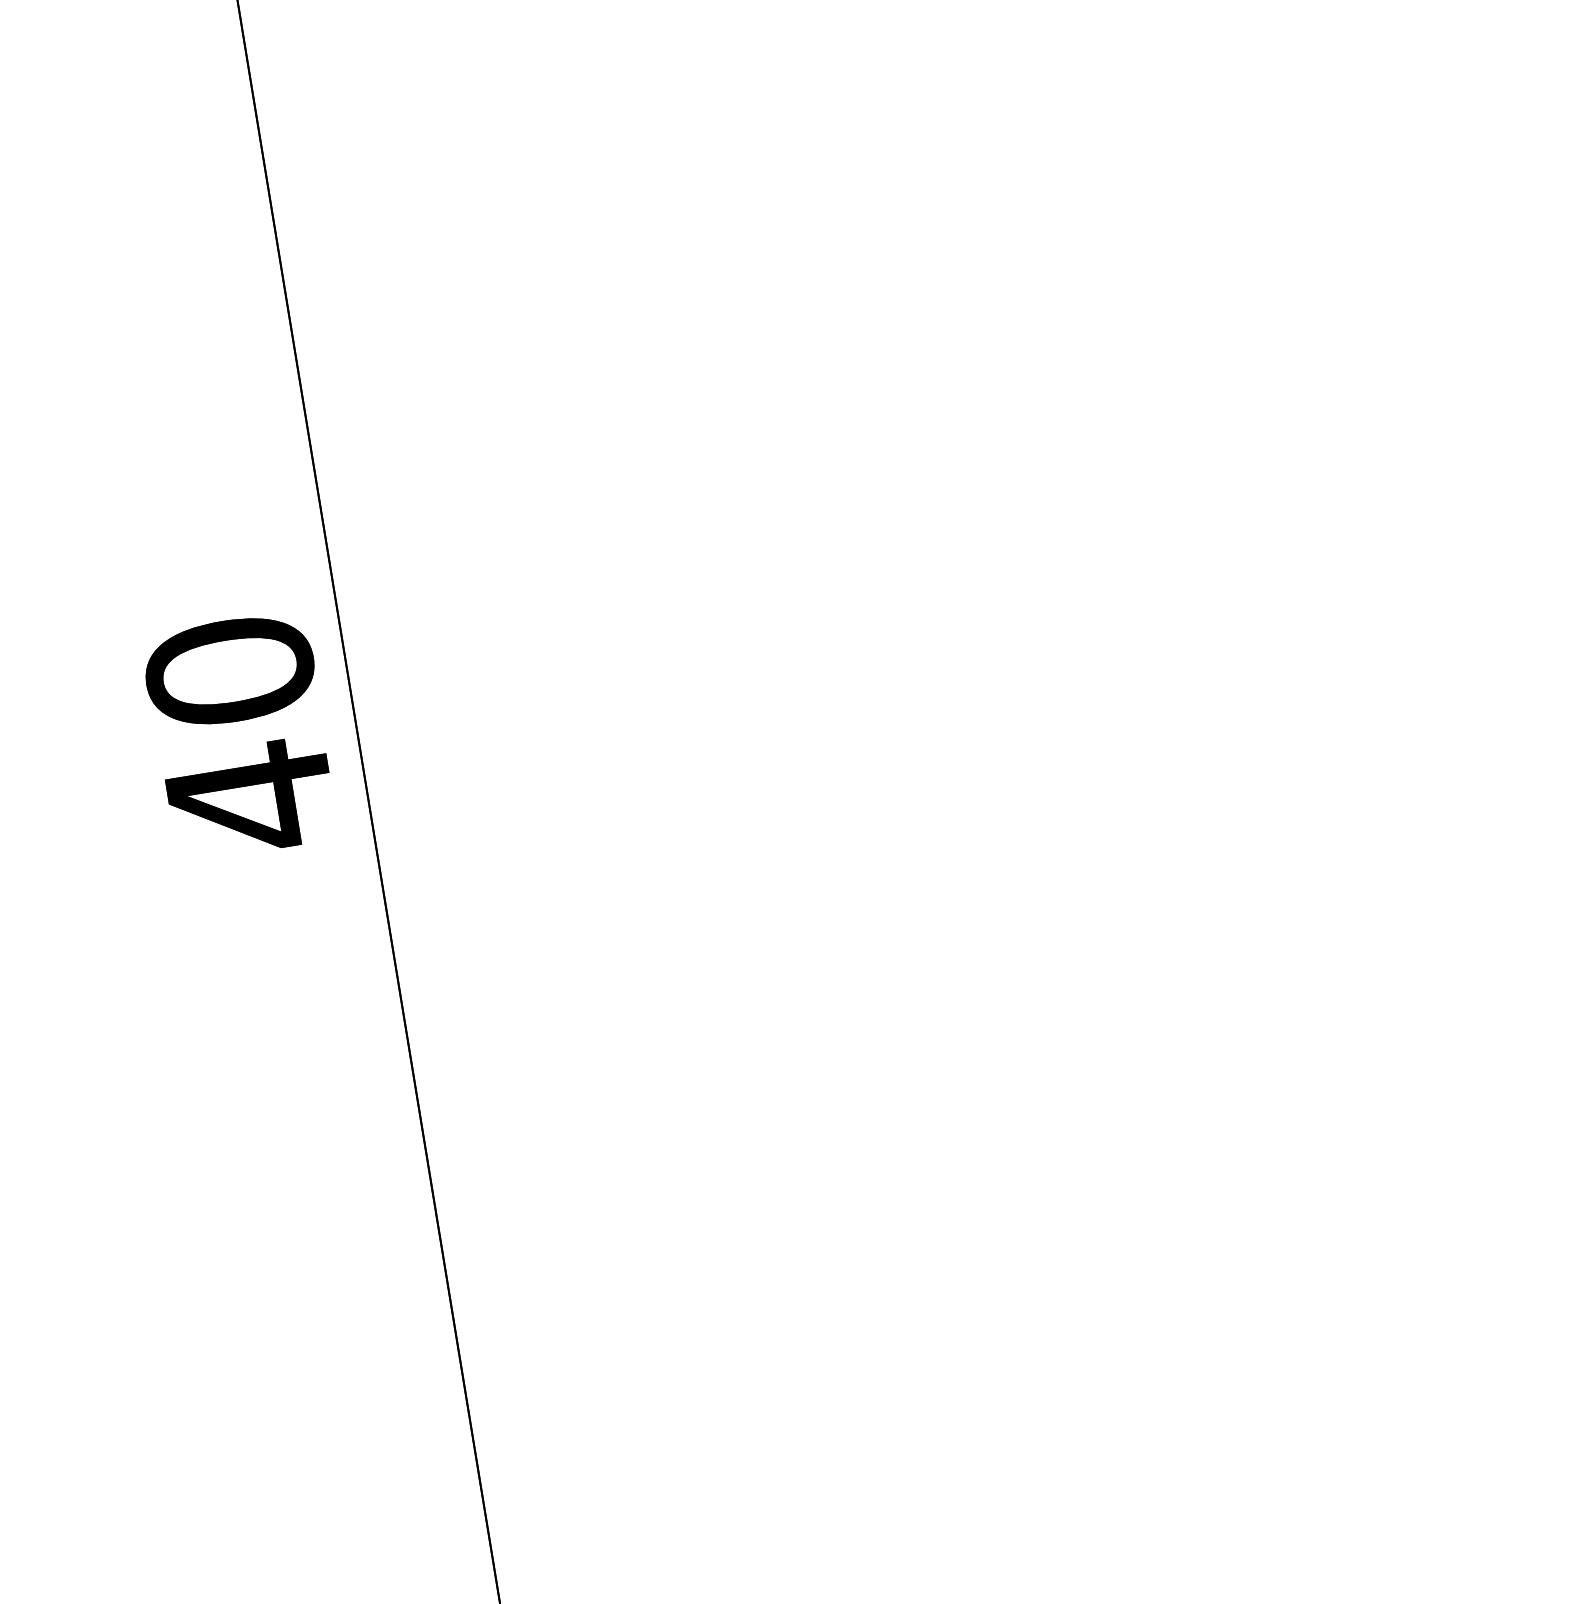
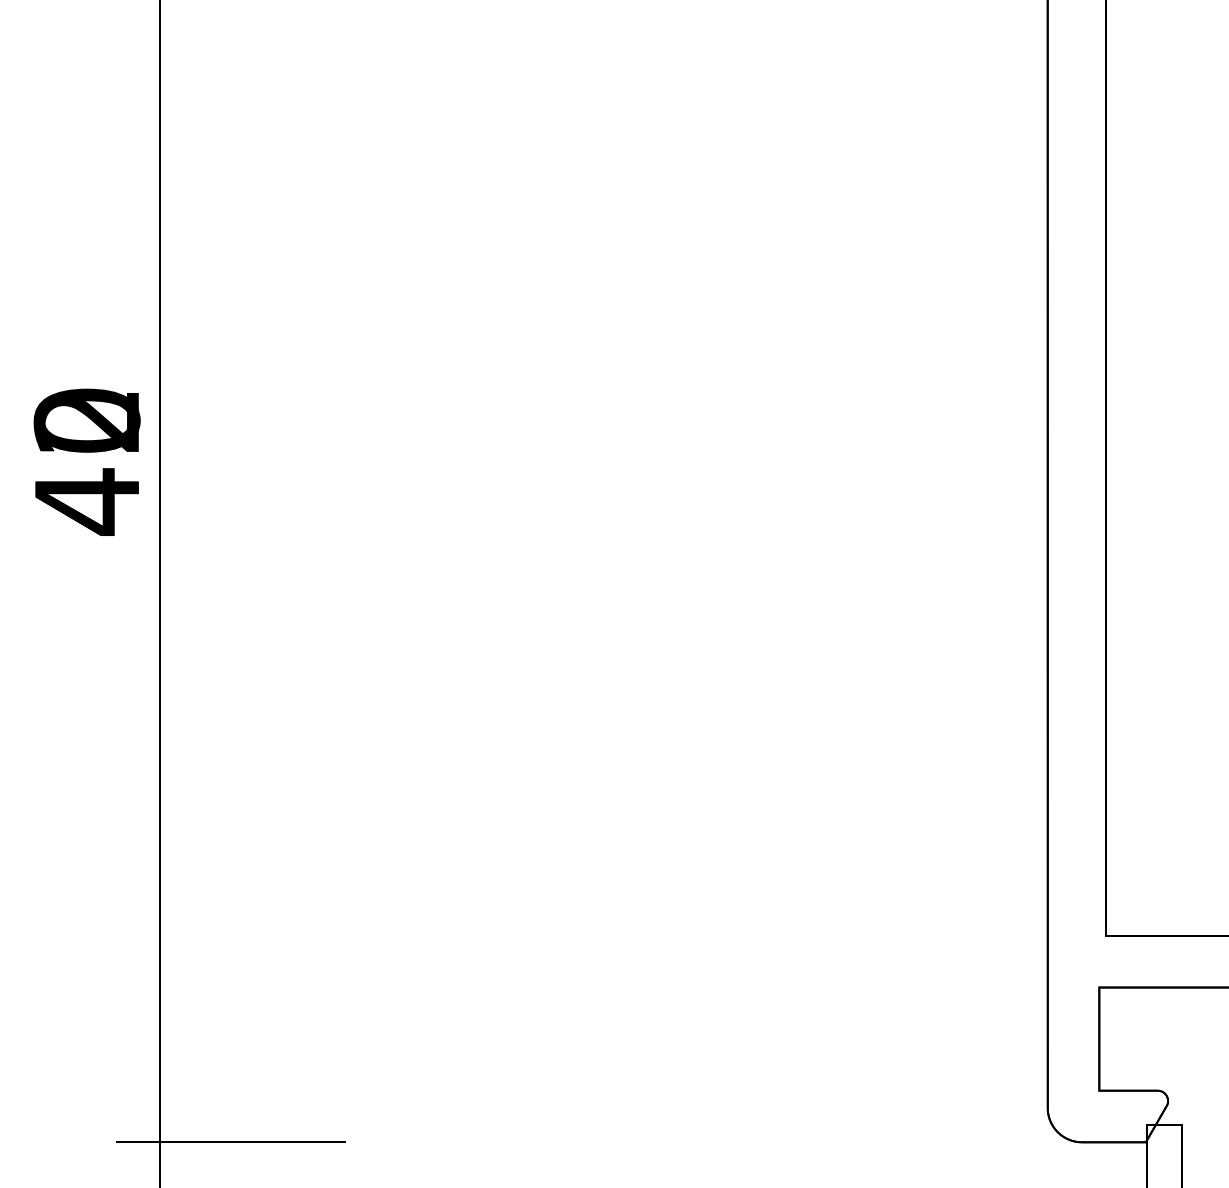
text: (228, 671) -> (86, 420), 40 -> 42

